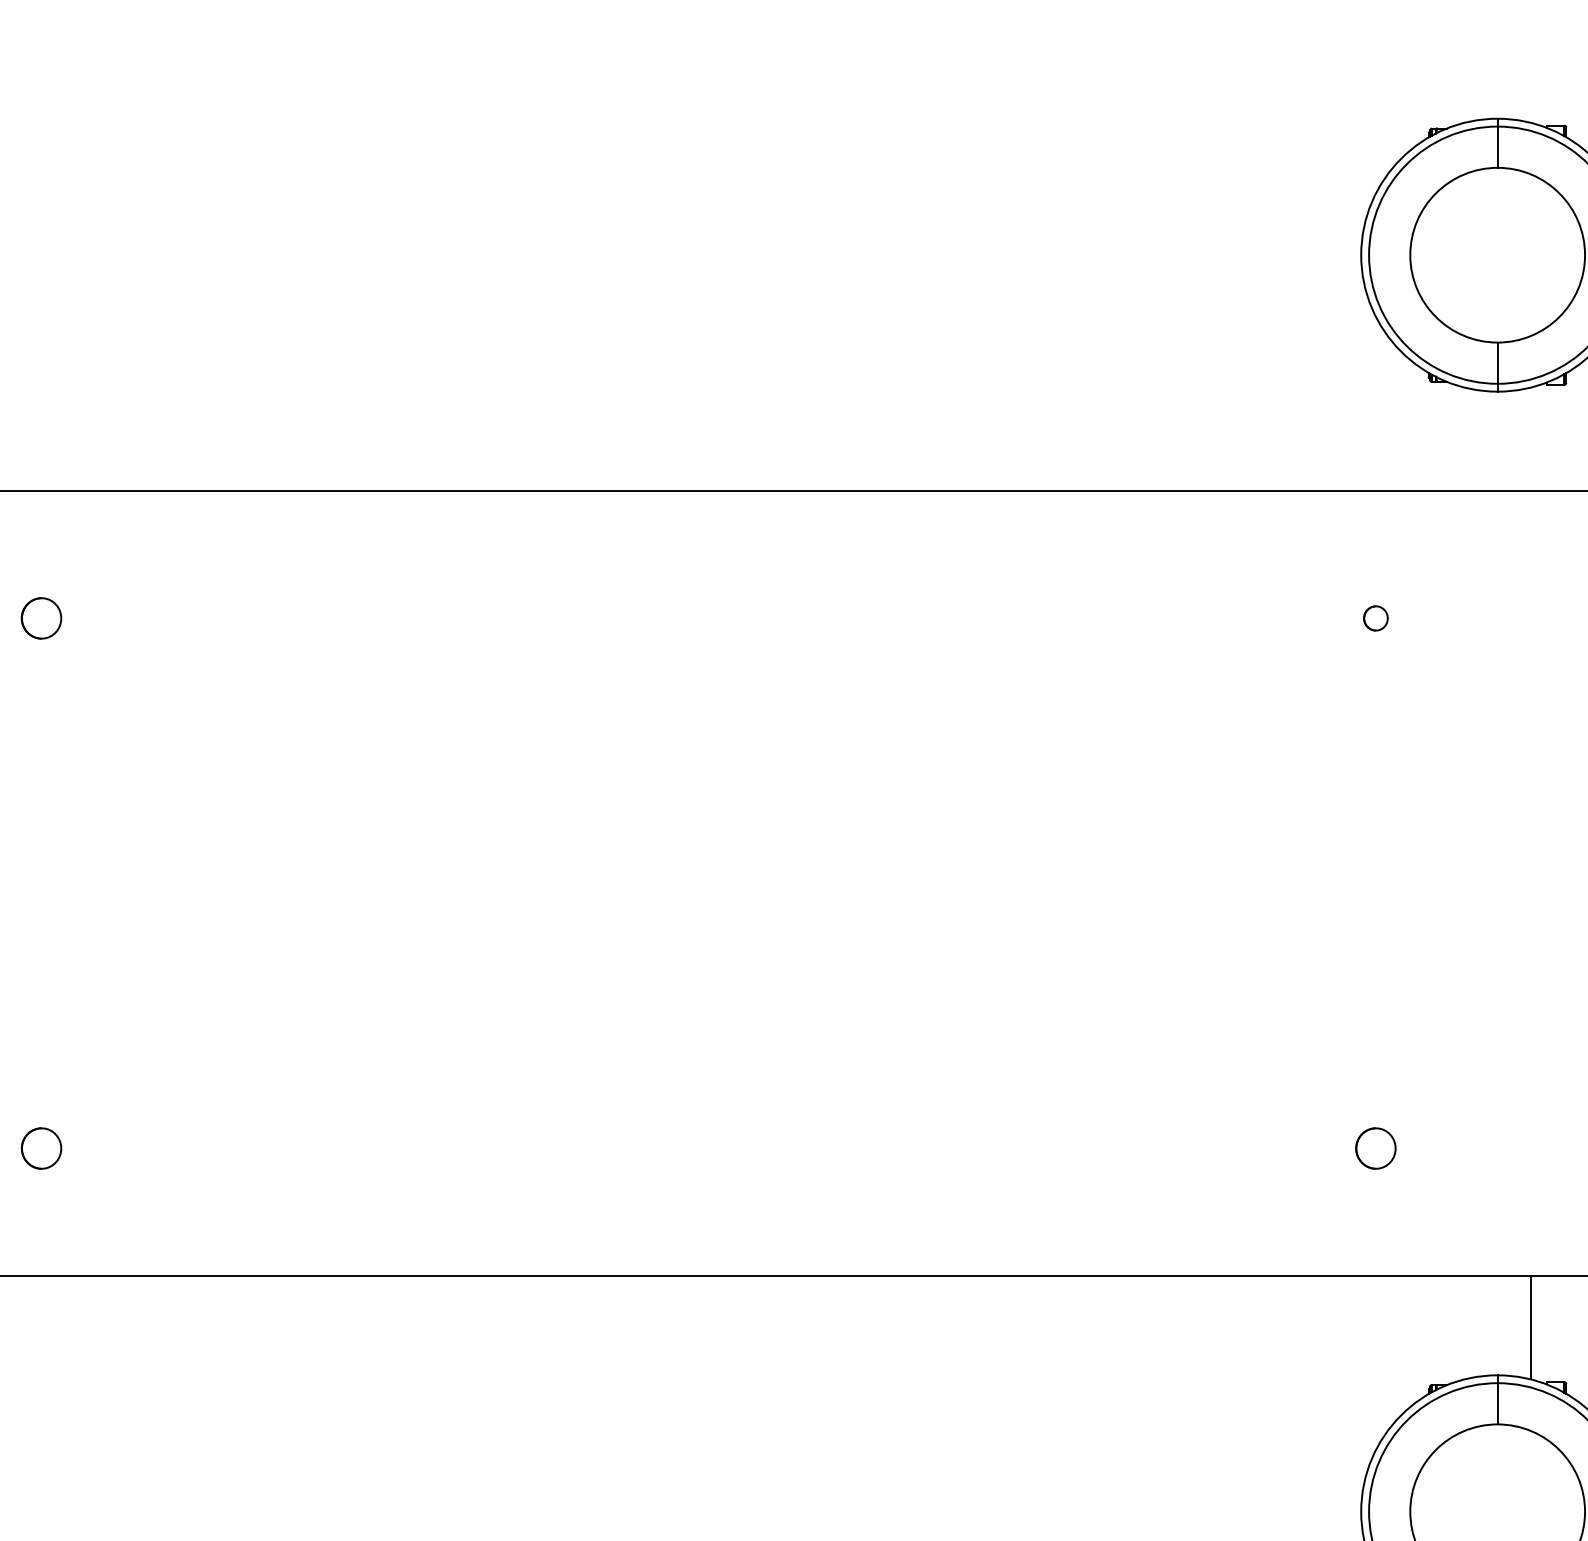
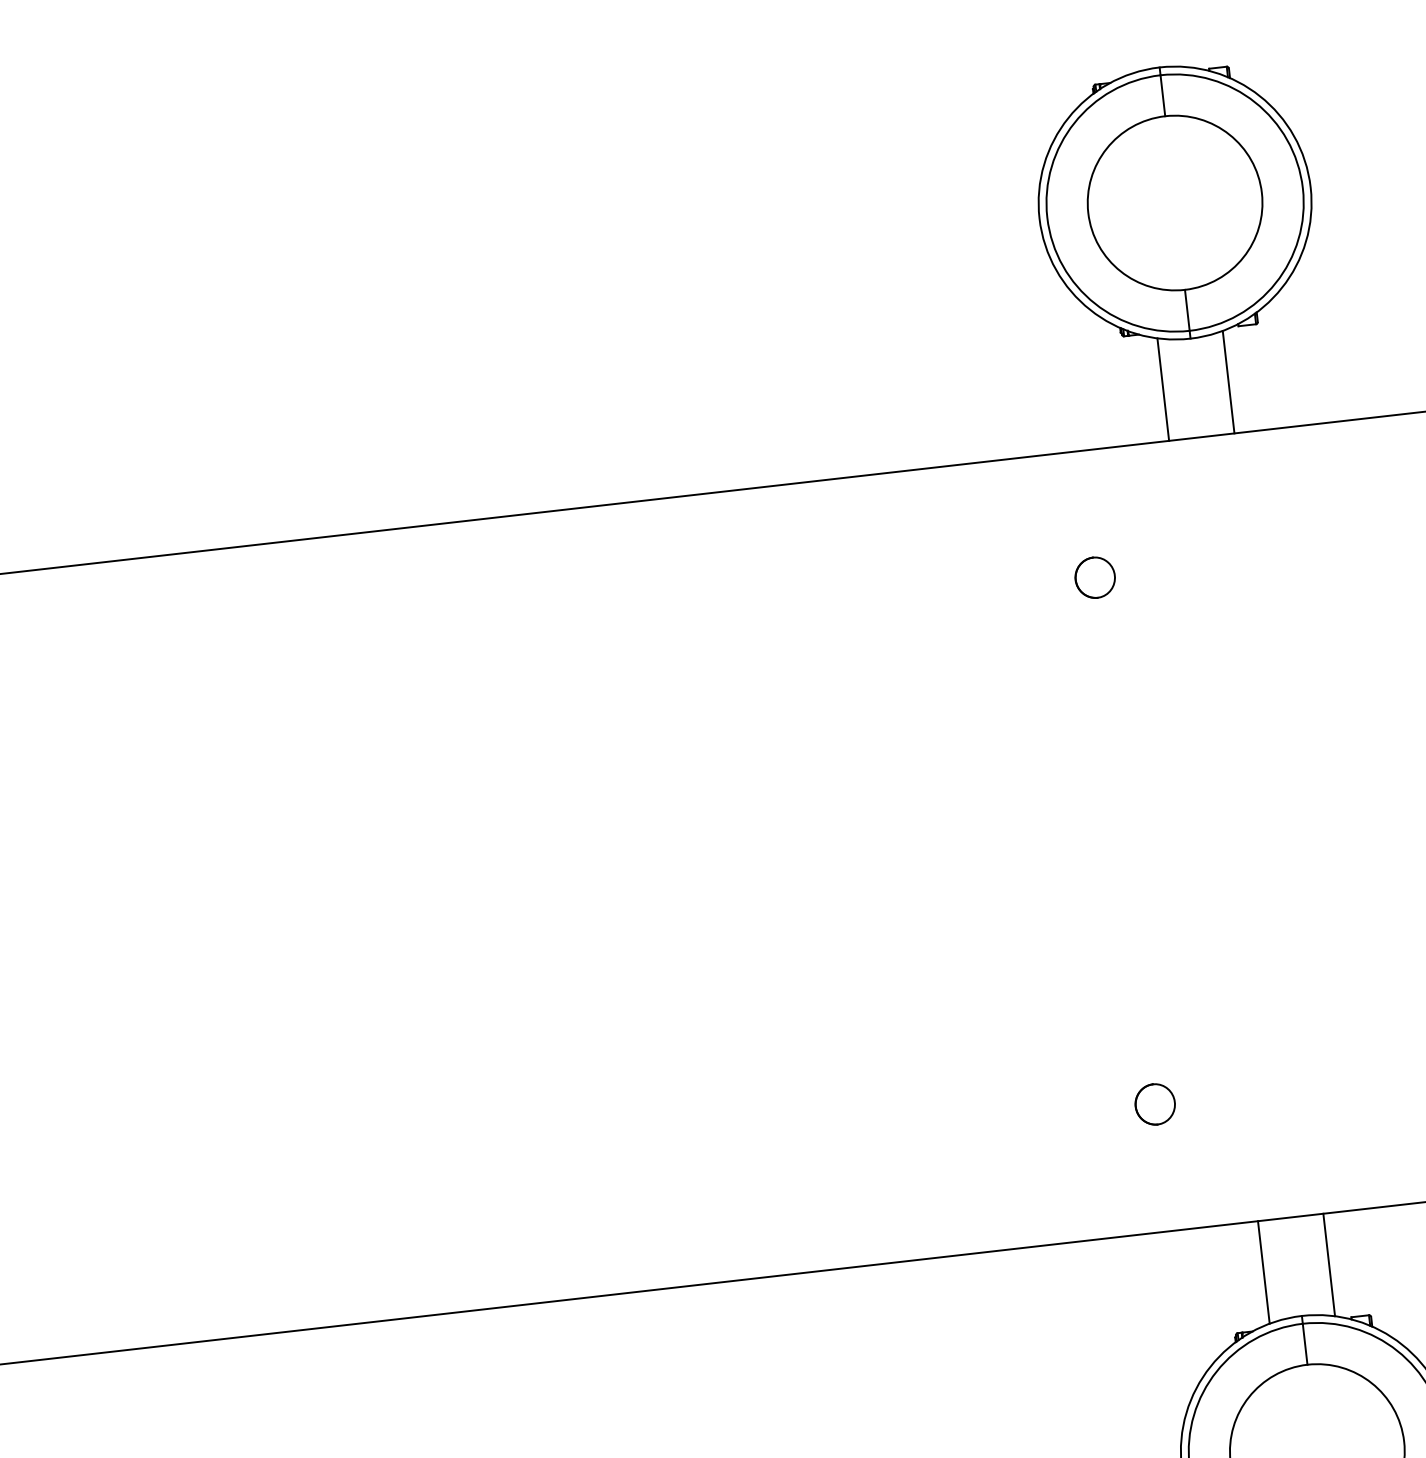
line: (1464, 438) -> (1162, 388), added
line: (1530, 438) -> (1228, 381), added
part: (1375, 618) -> (1094, 577), size x1.67
line: (1464, 1327) -> (1263, 1272), added

